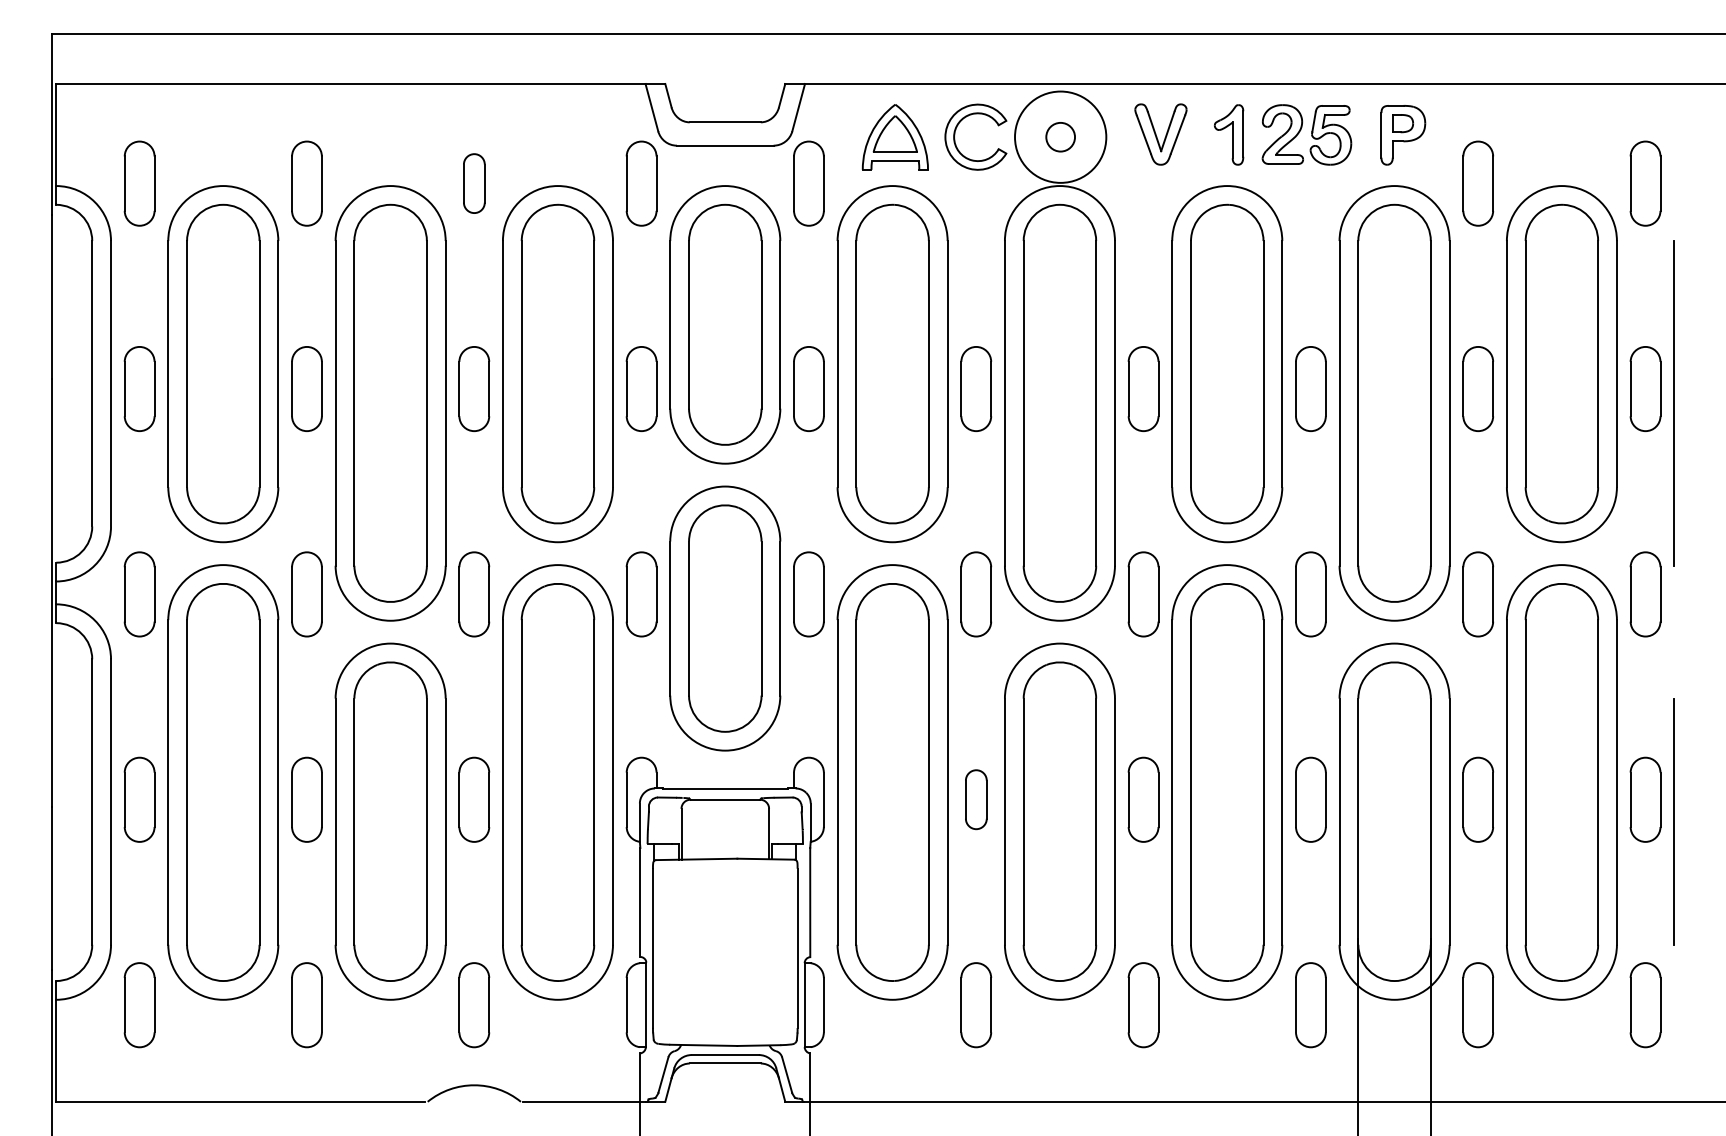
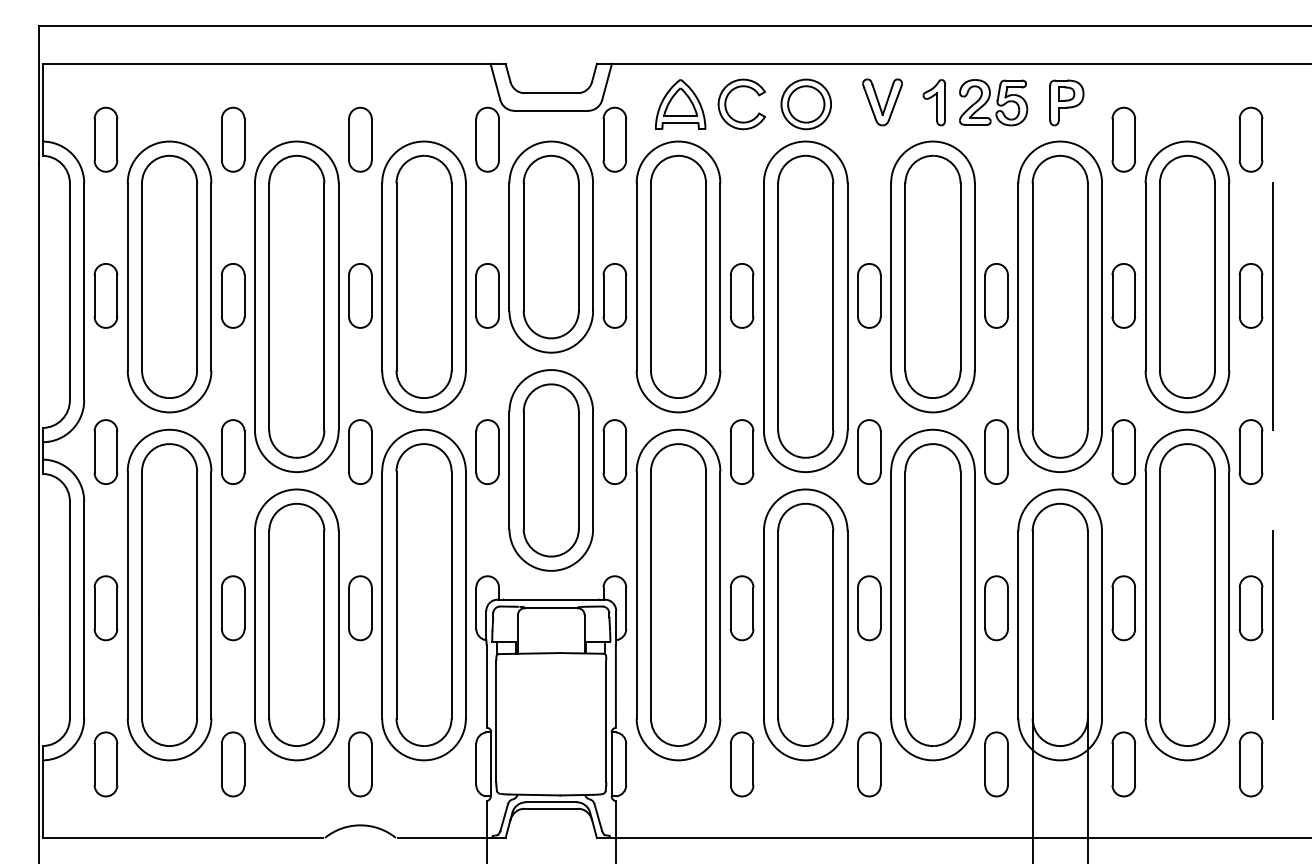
circle: (1060, 136) -> (806, 103), size x0.71
circle: (1060, 137) -> (806, 104), size x1.67
part: (474, 183) -> (360, 139), size x1.43
part: (976, 799) -> (742, 608), size x1.43

